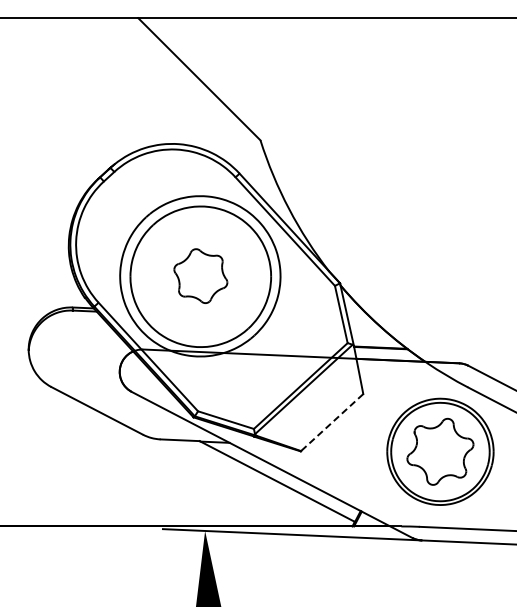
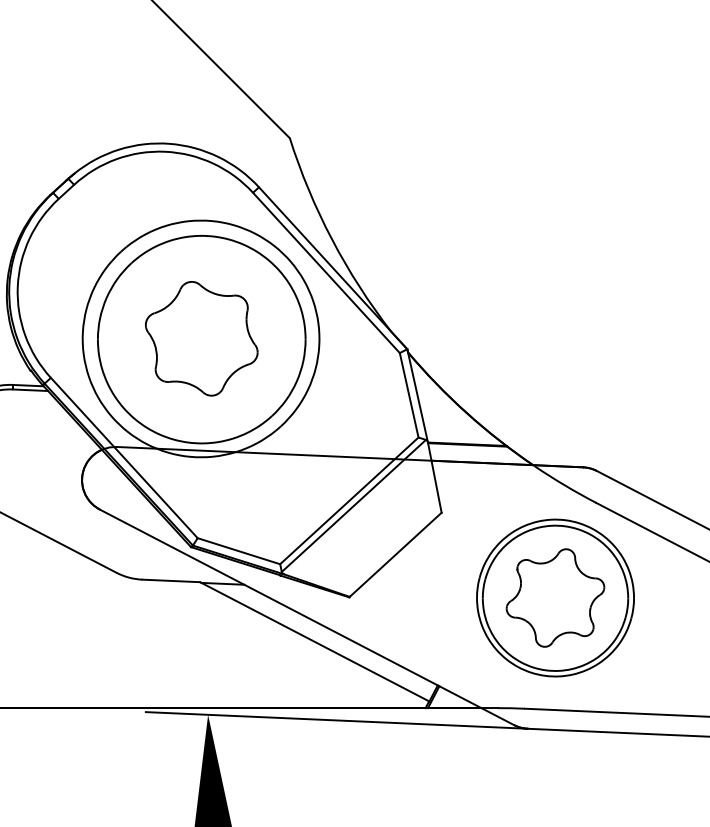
part: (200, 275) -> (201, 337), size x1.43
line: (331, 422) -> (394, 554), dashed -> solid

